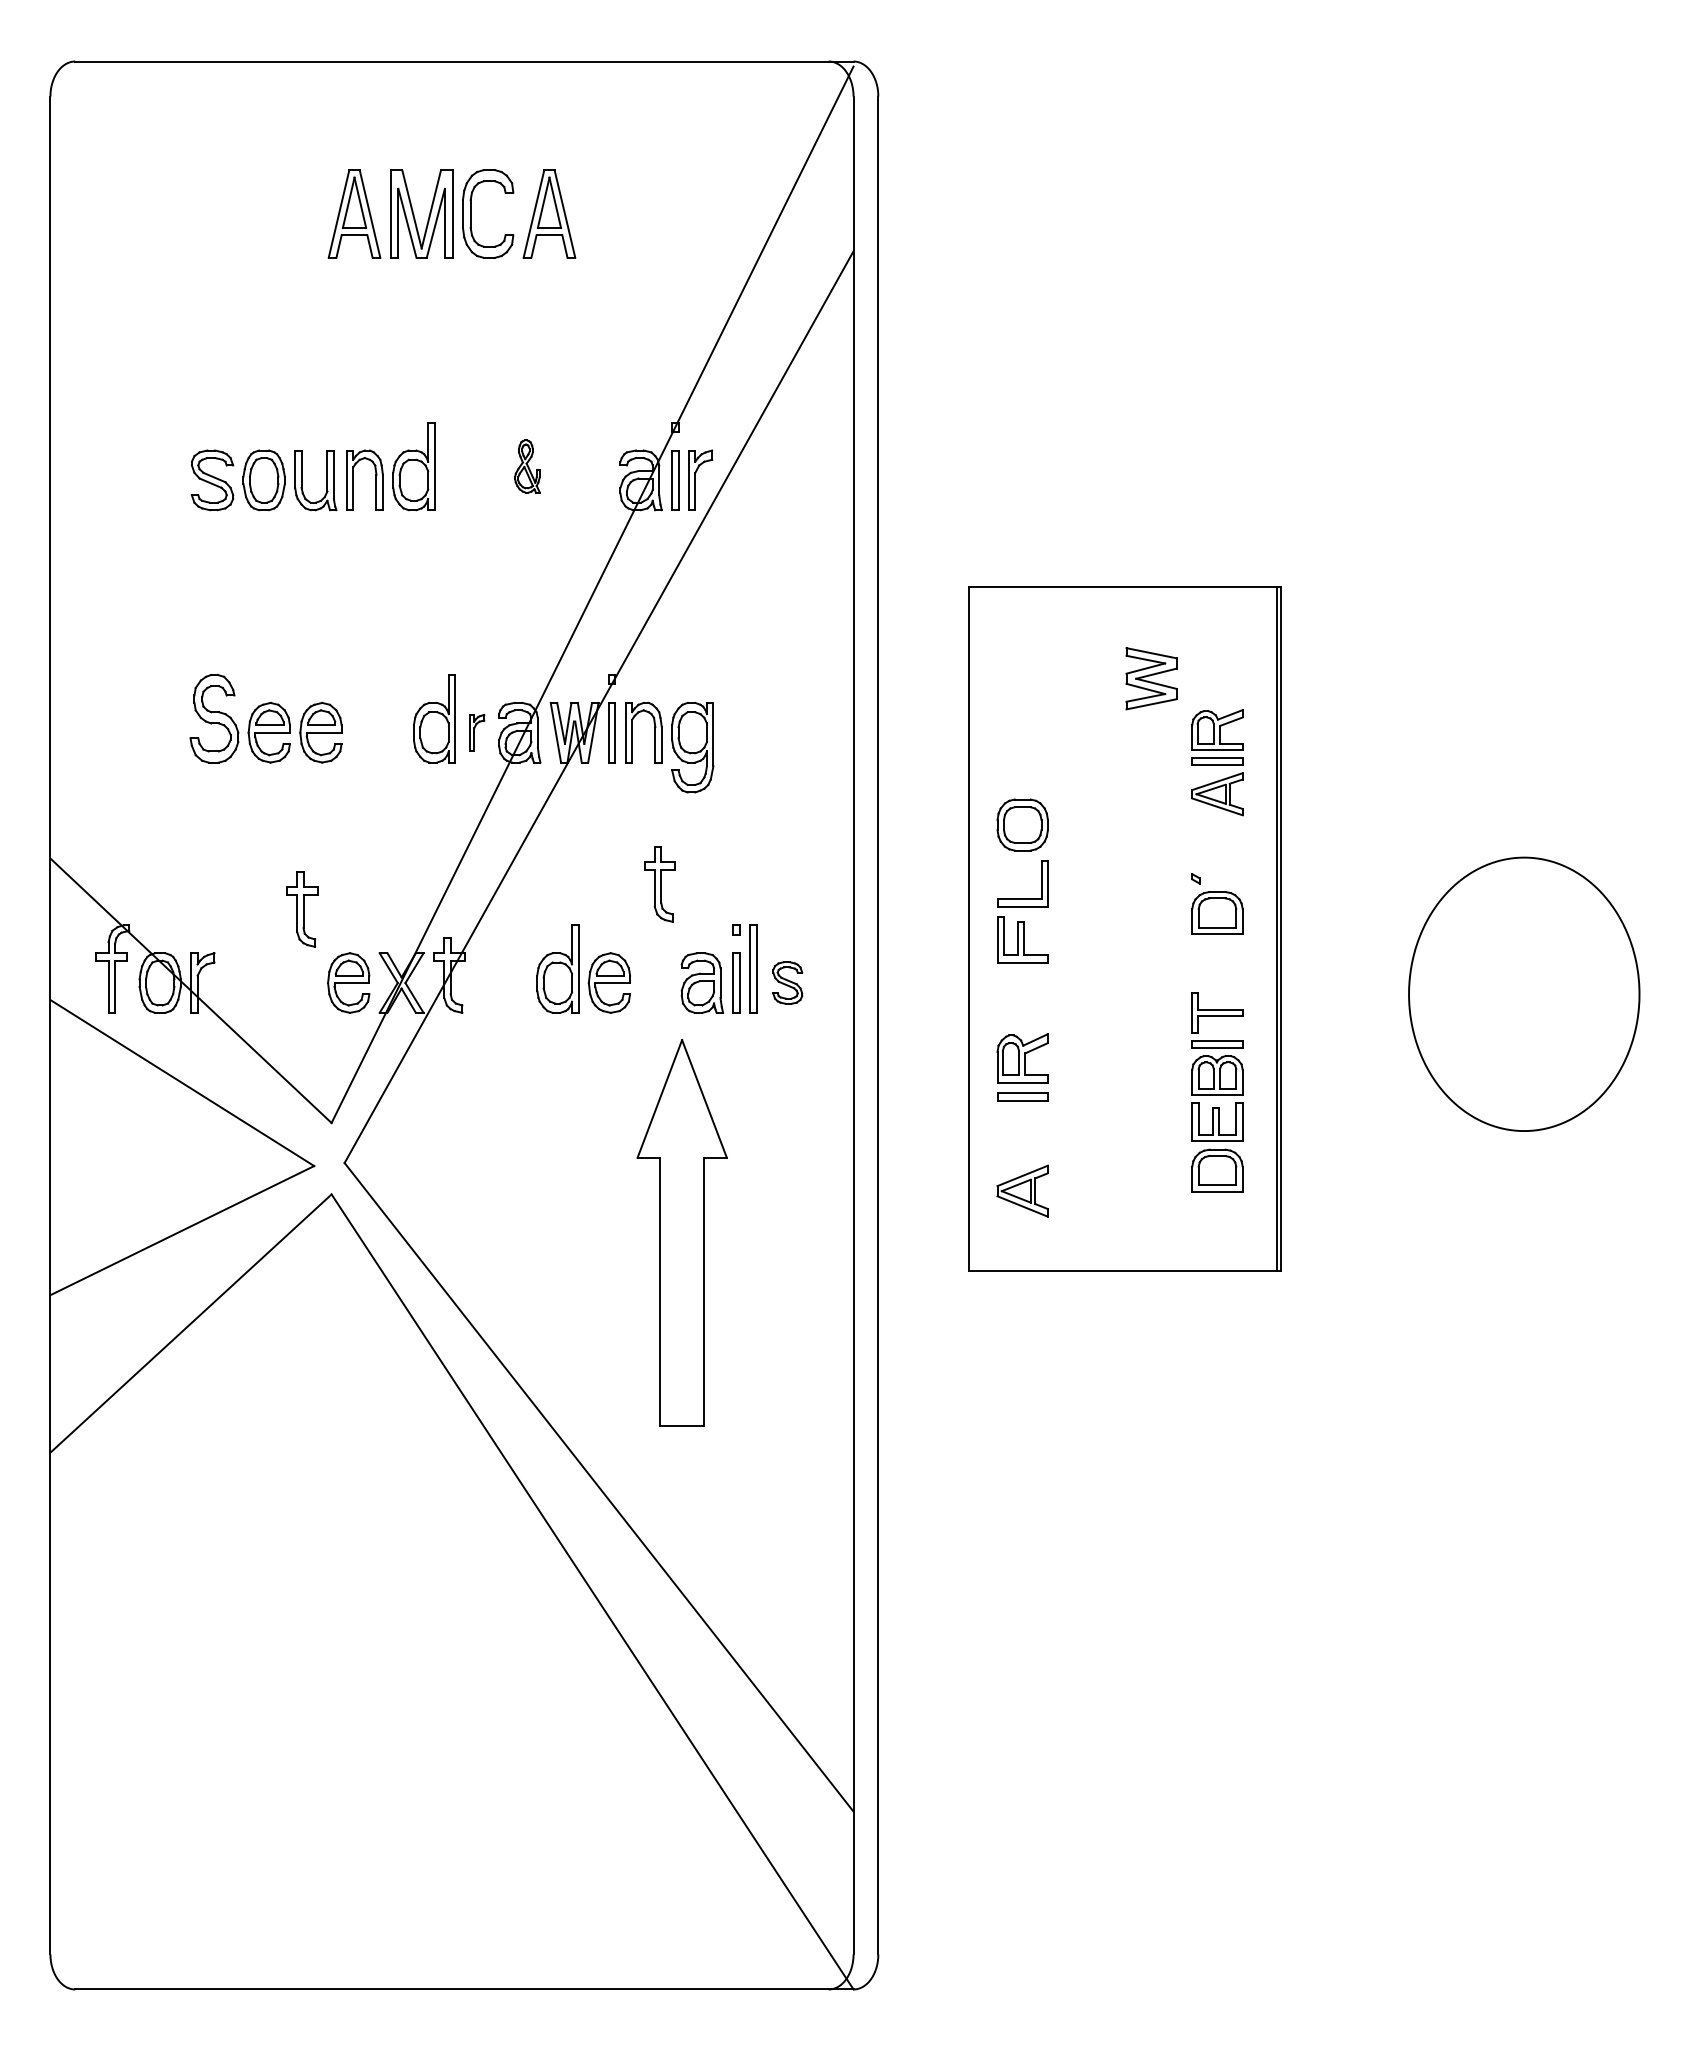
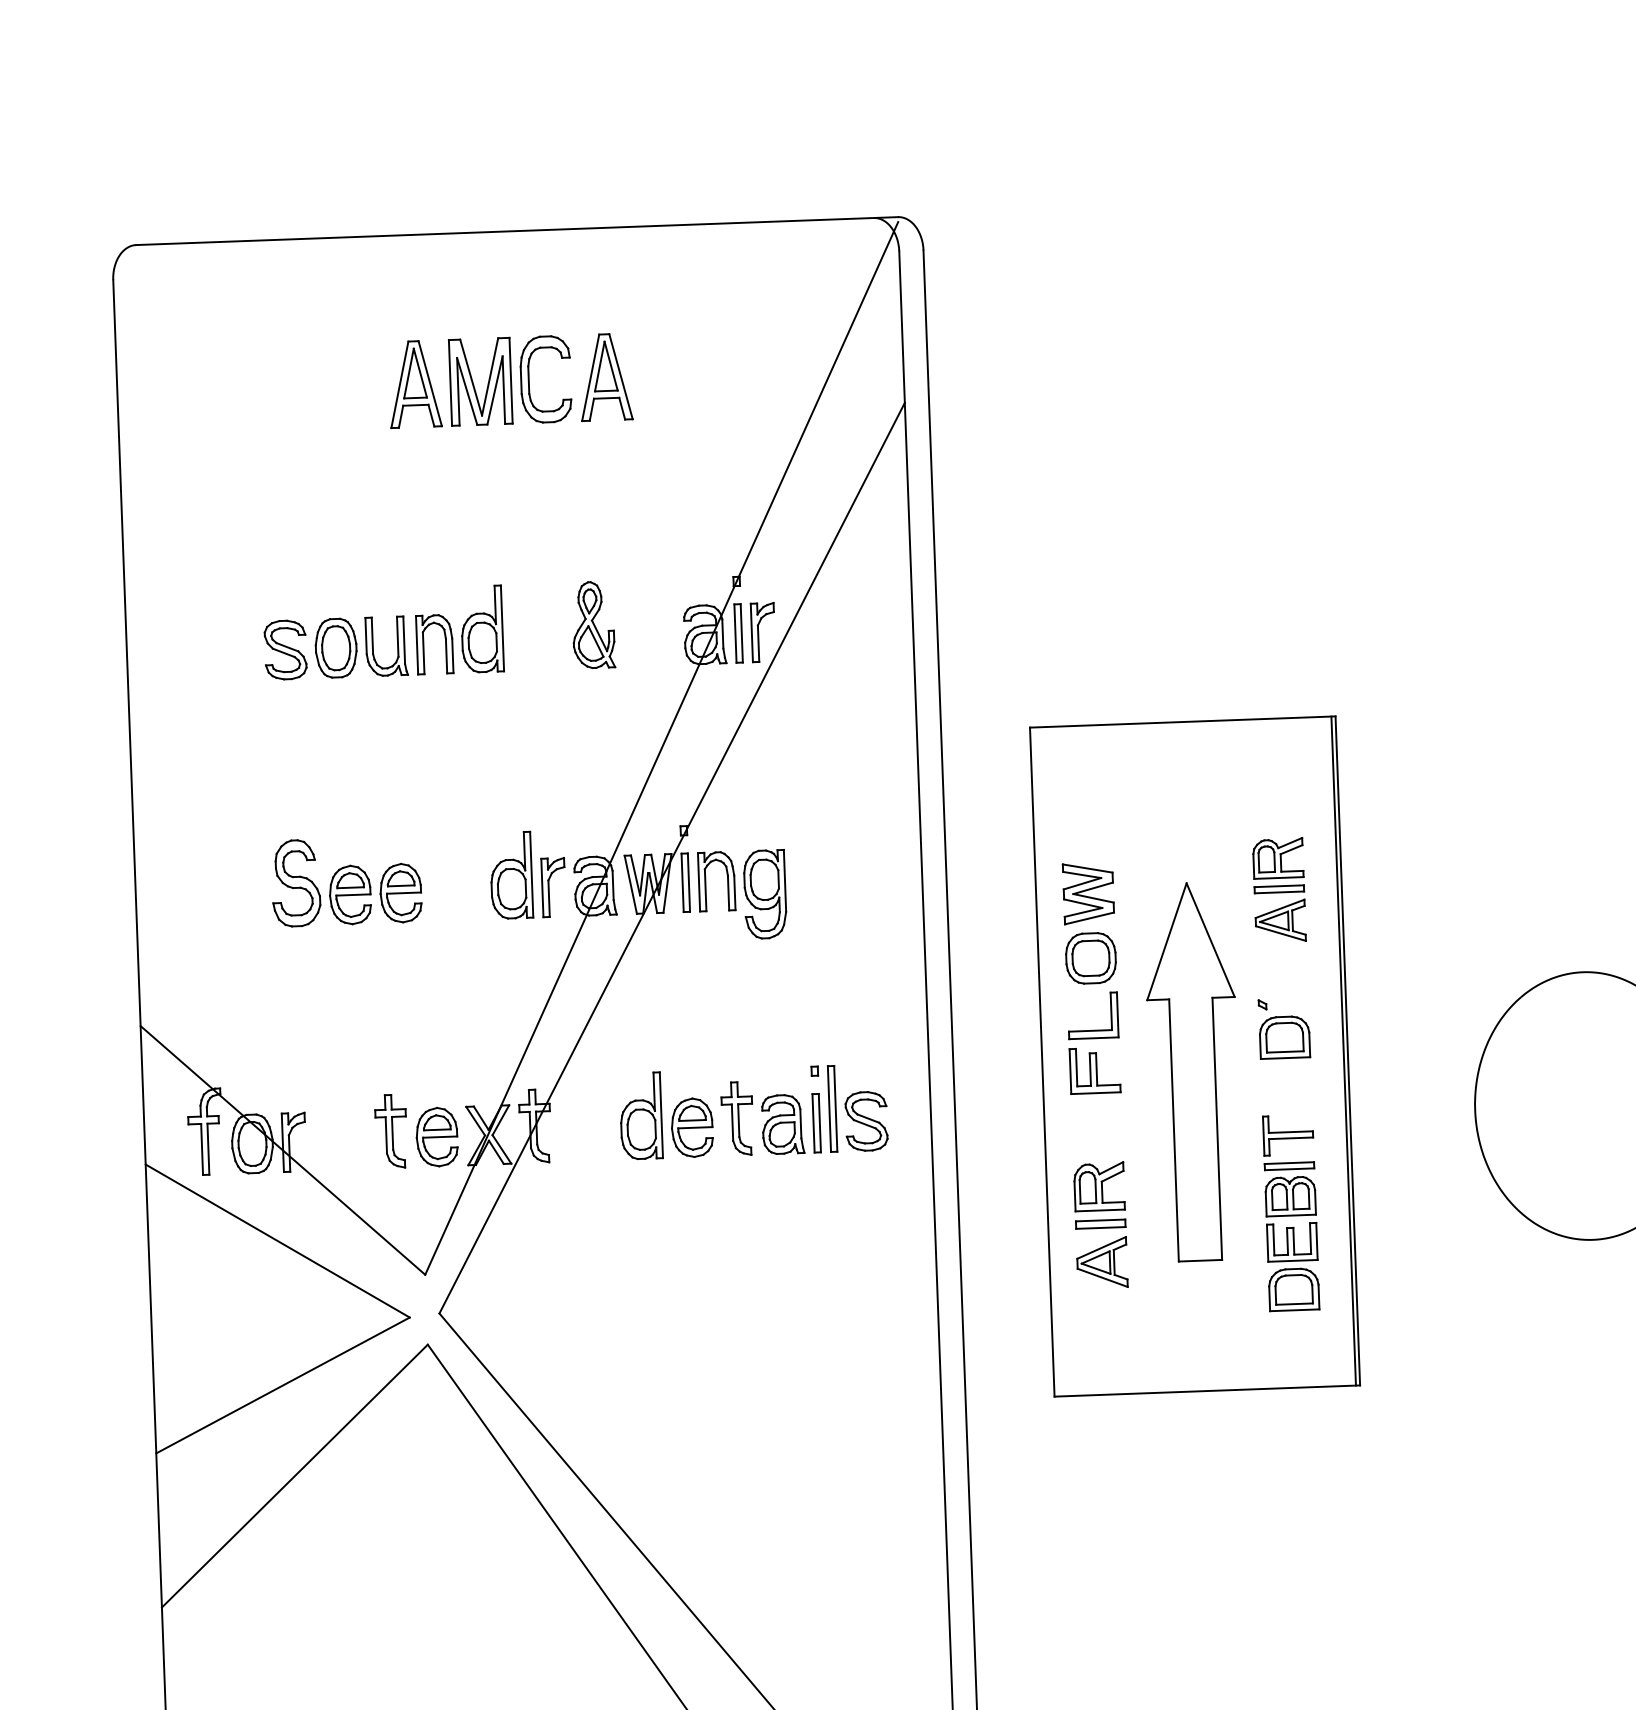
part: (527, 466) -> (593, 625), size x1.67
part: (1151, 678) -> (1088, 893), moved
part: (477, 732) -> (554, 887), size x1.67
part: (659, 884) -> (736, 1118), moved
part: (302, 909) -> (391, 1131), moved
part: (787, 982) -> (866, 1120), size x1.43
part: (1022, 1190) -> (1101, 1262), moved
part: (681, 1232) -> (1192, 1071), moved

